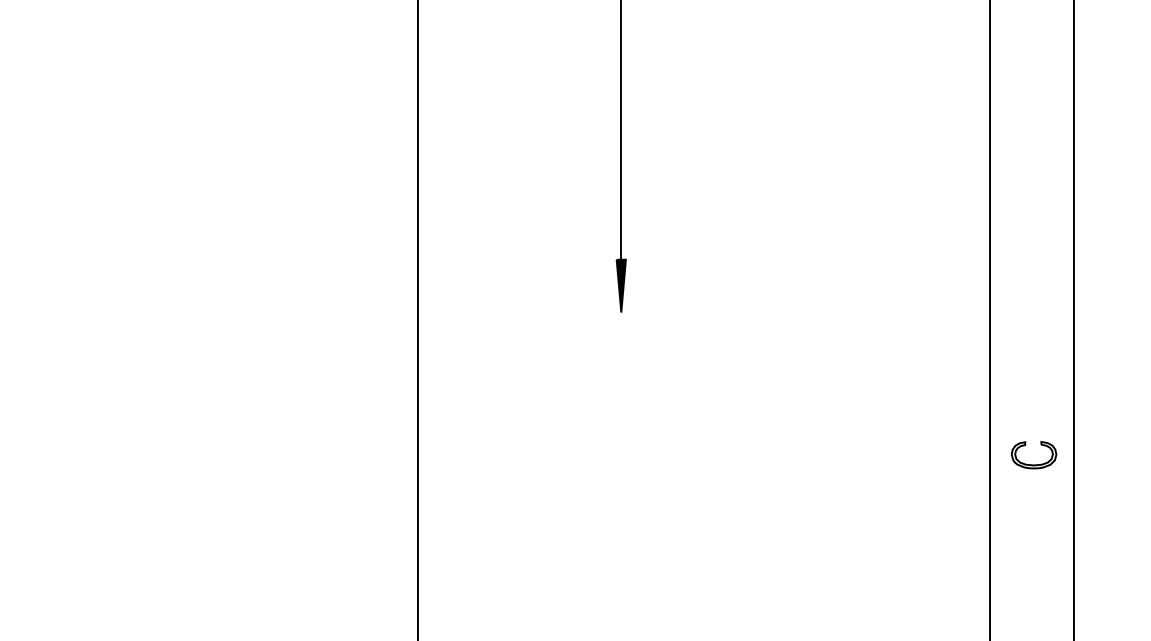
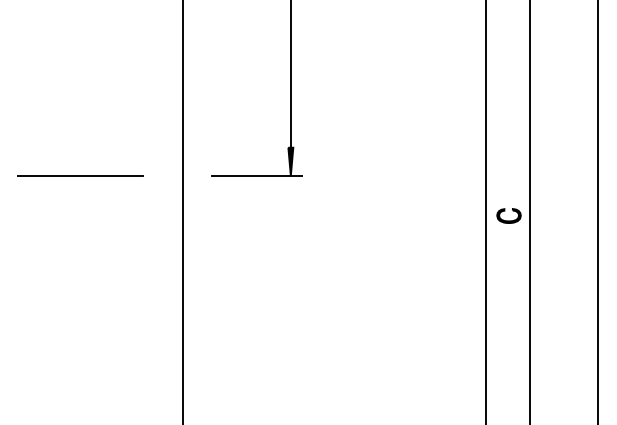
line: (223, 312) -> (80, 175), added
line: (558, 312) -> (257, 175), added
part: (1033, 454) -> (508, 215), moved

